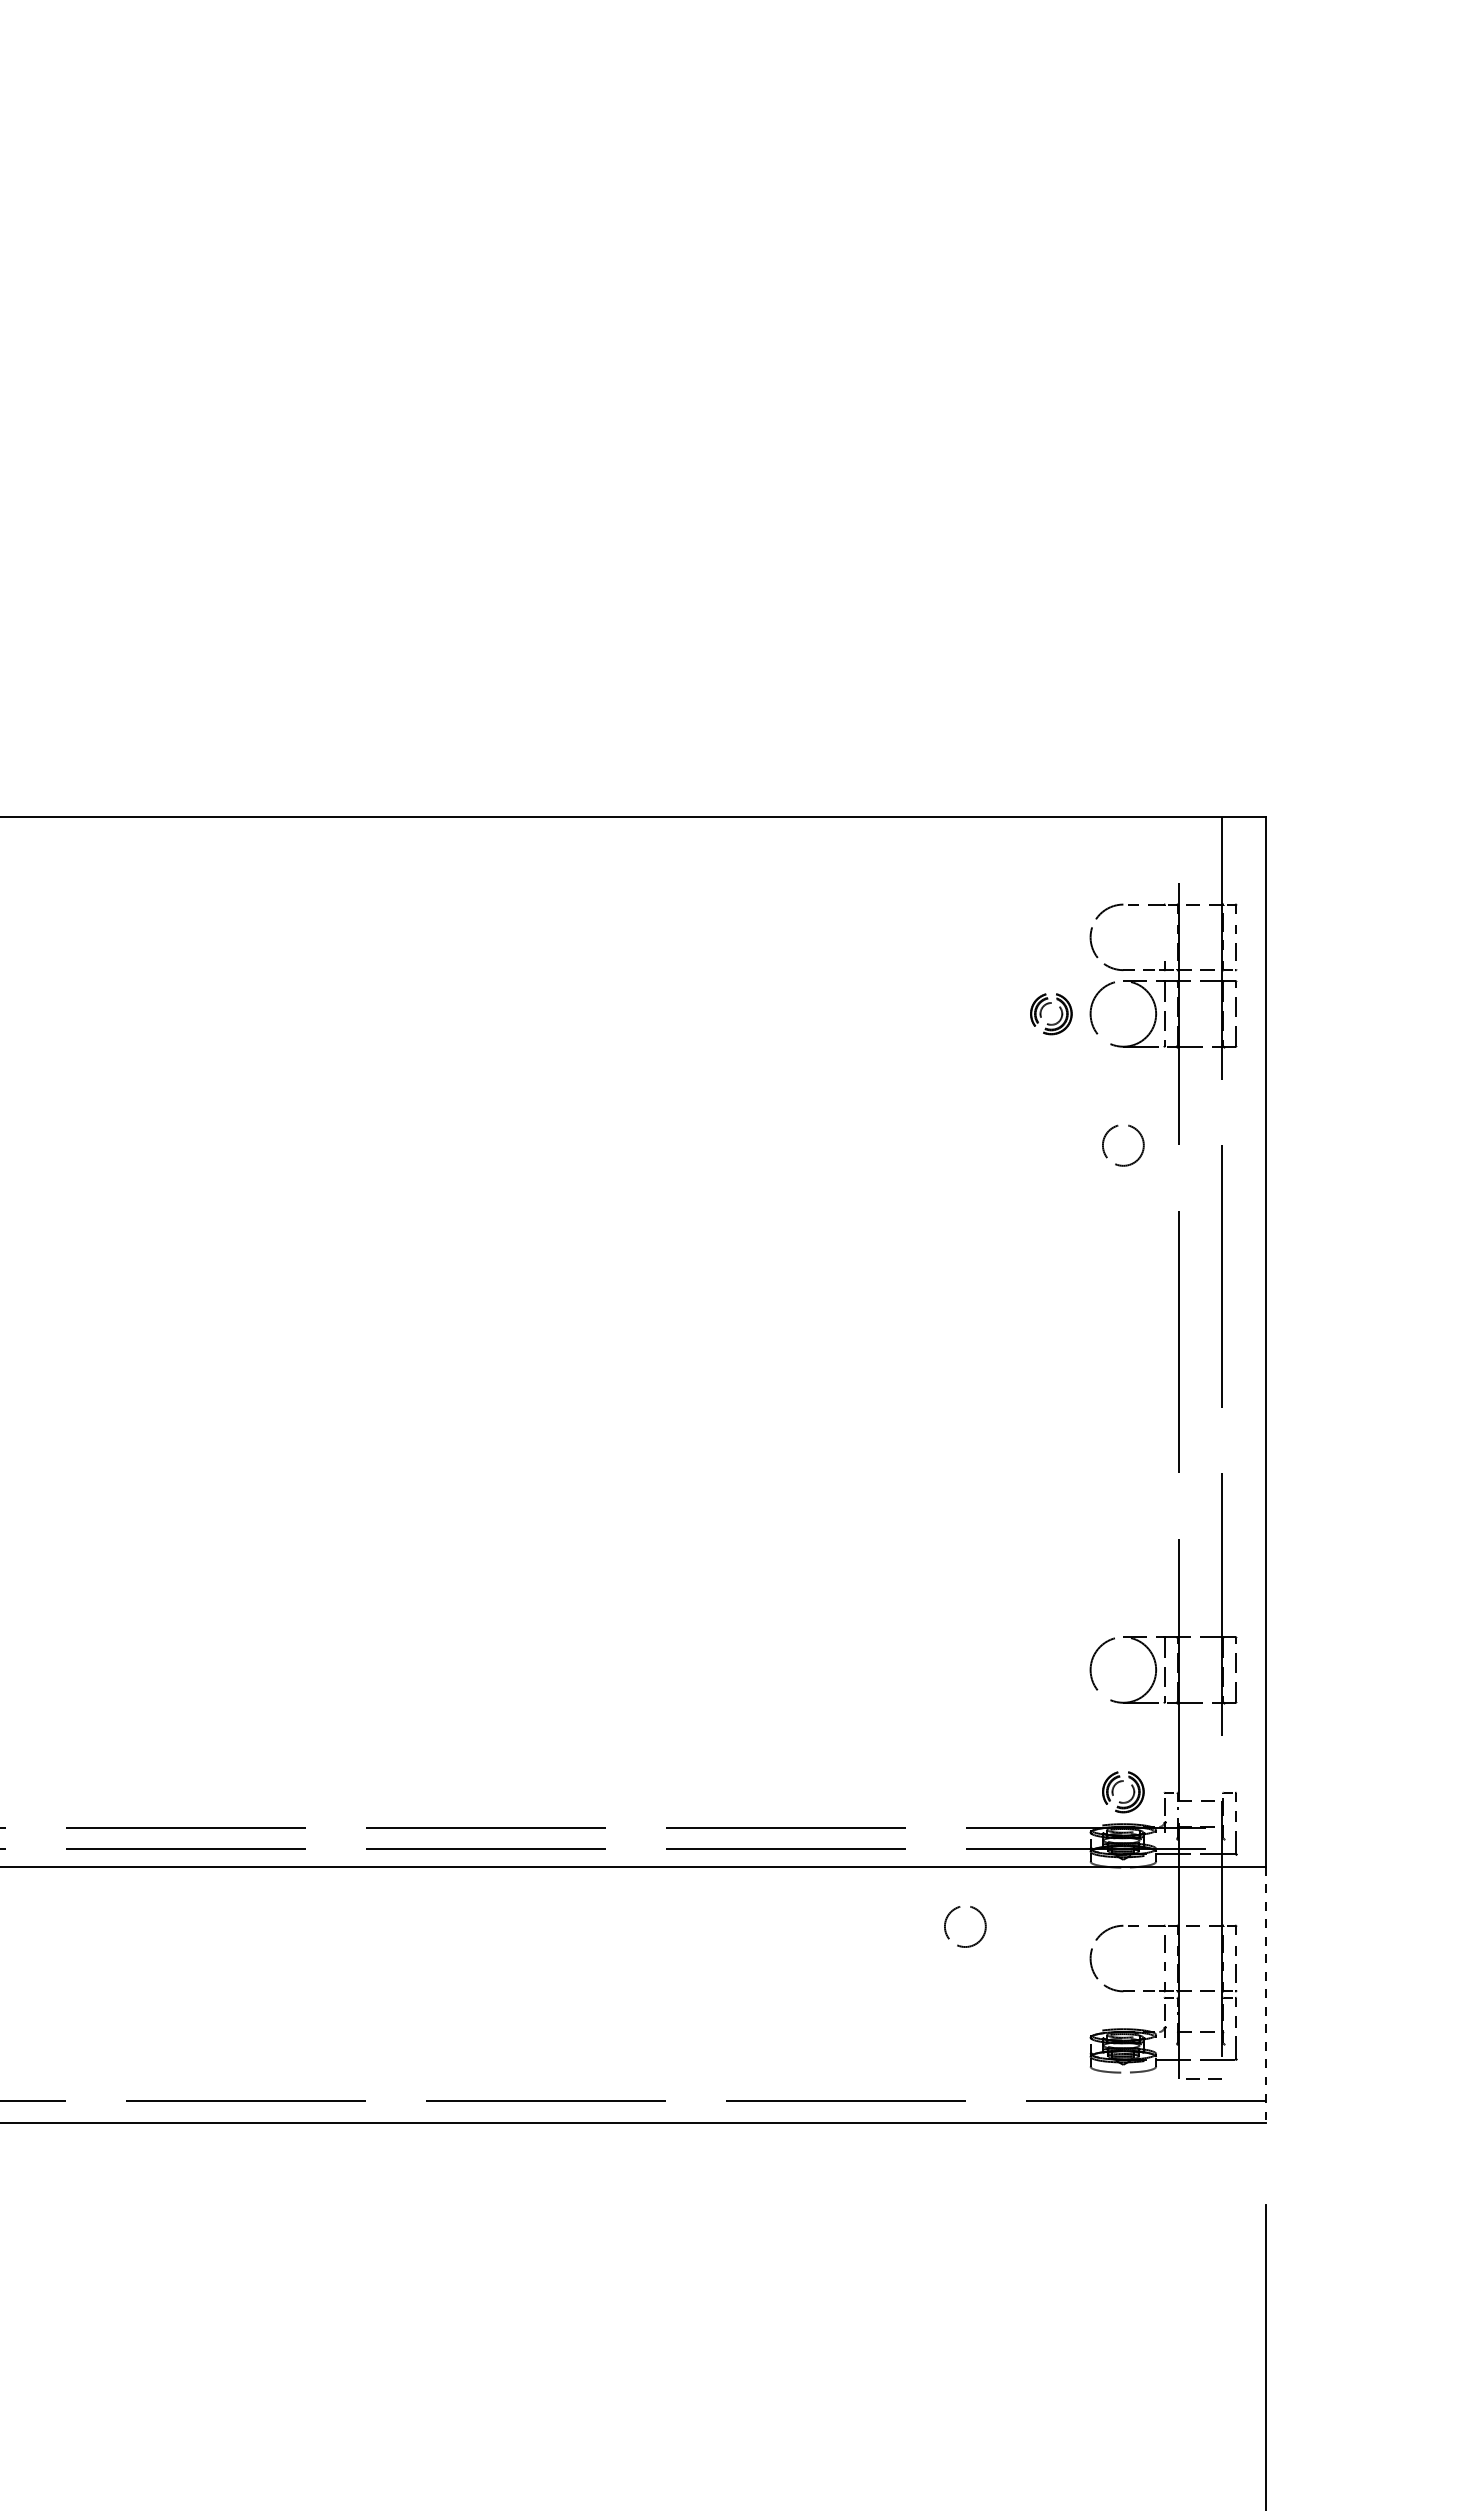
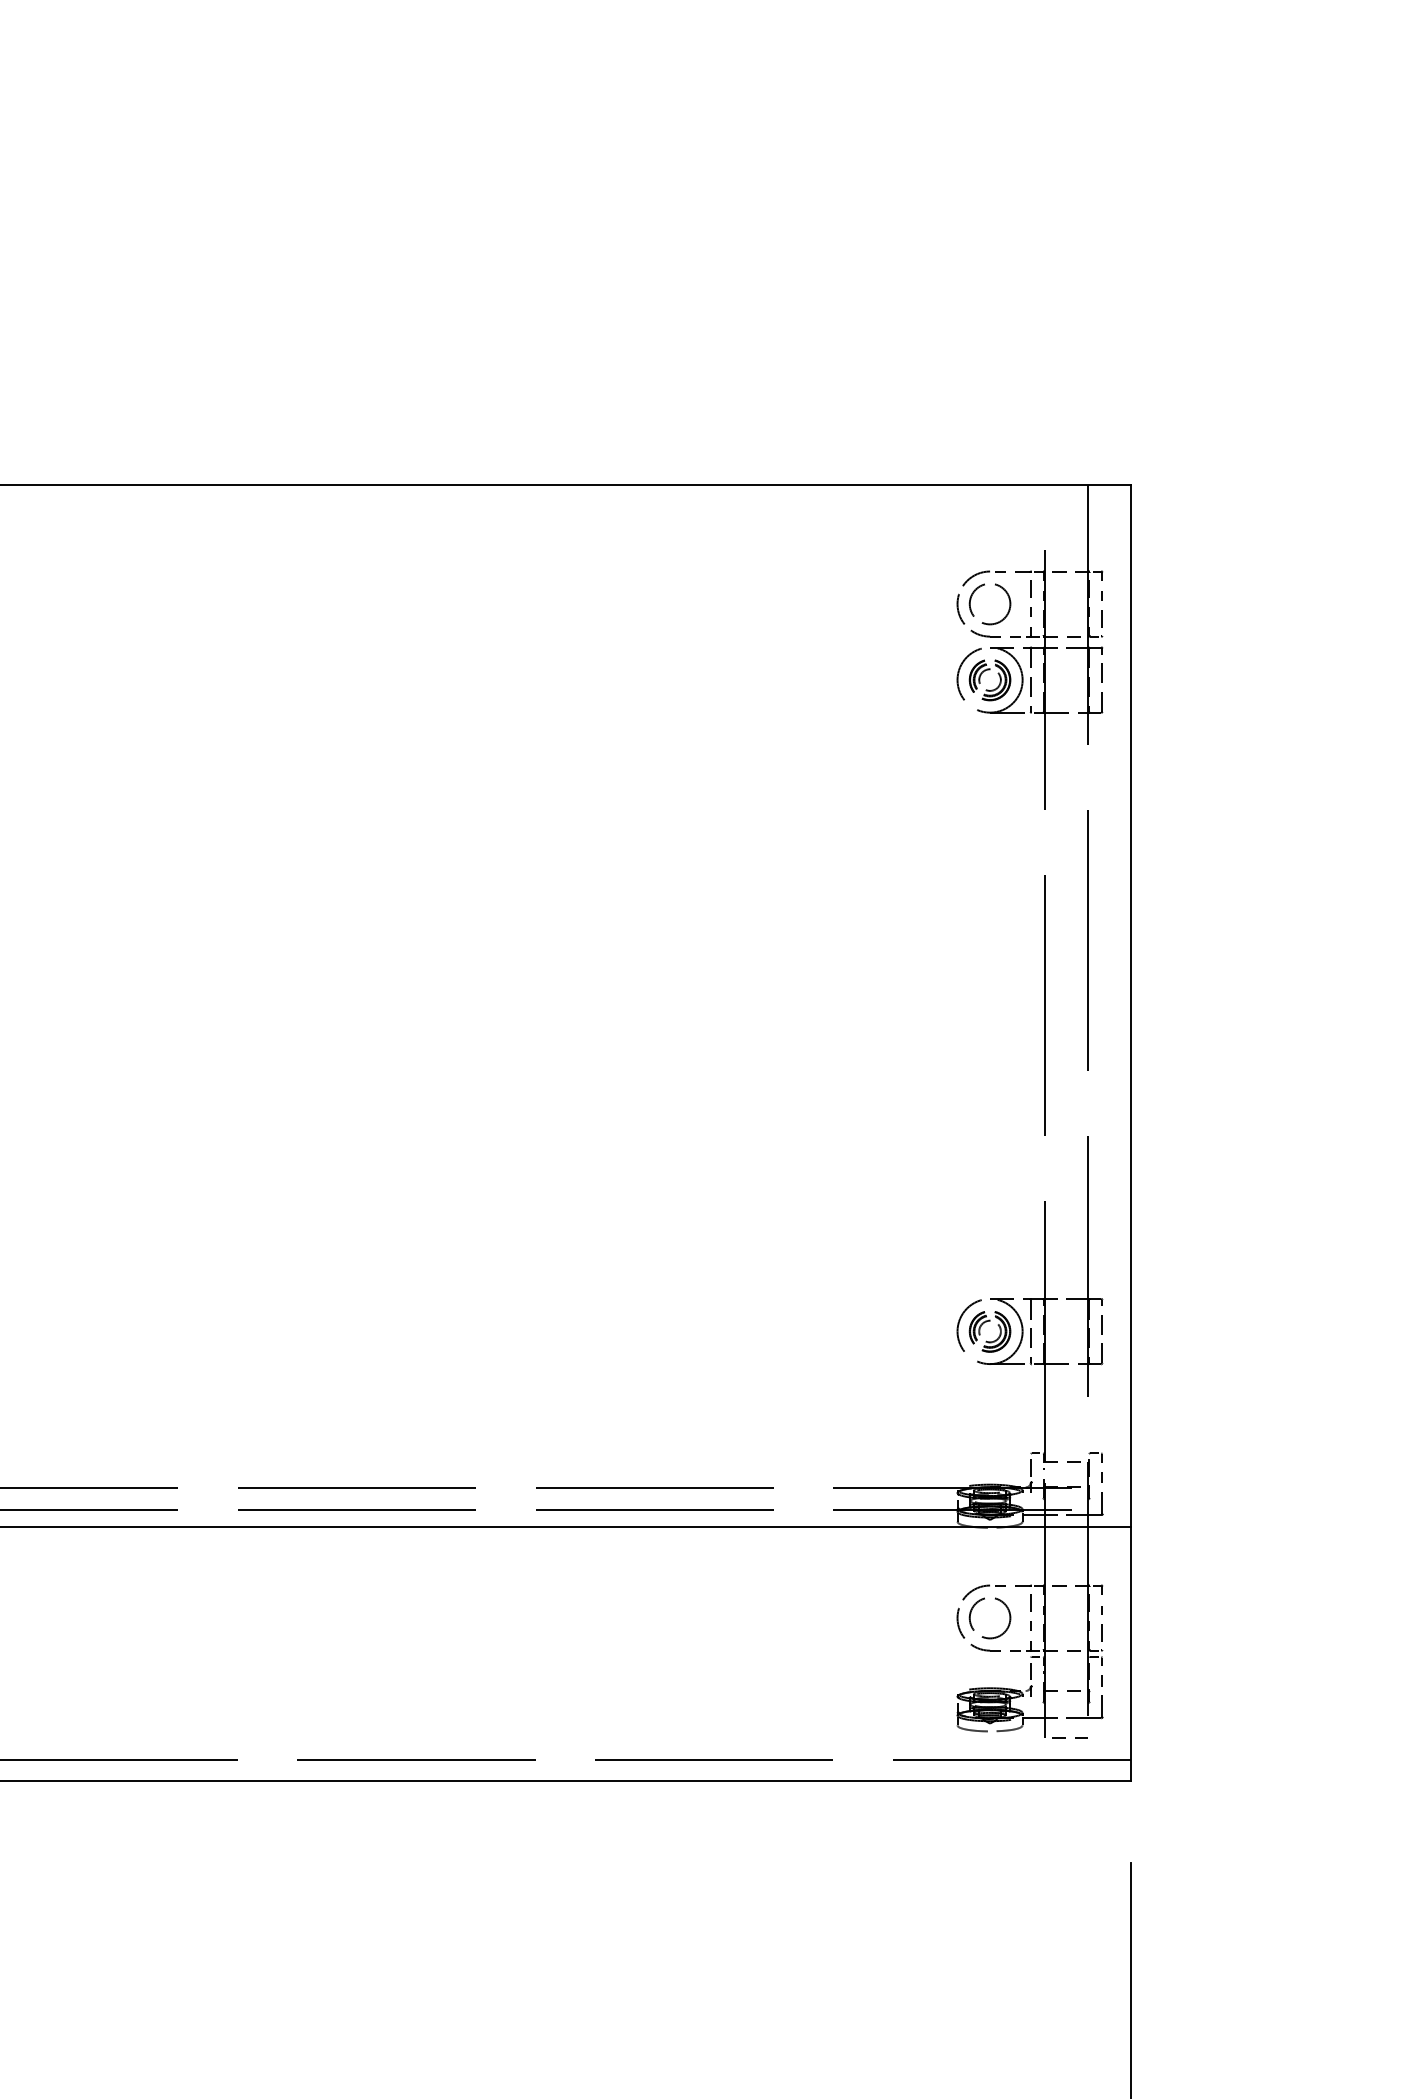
line: (1164, 931) -> (1030, 598), added
part: (1050, 1023) -> (989, 689), moved
circle: (1123, 1145) -> (990, 604), moved
part: (1124, 1801) -> (991, 1340), moved
circle: (965, 1926) -> (990, 1618), moved
line: (1265, 1994) -> (1131, 1653), dashed -> solid

